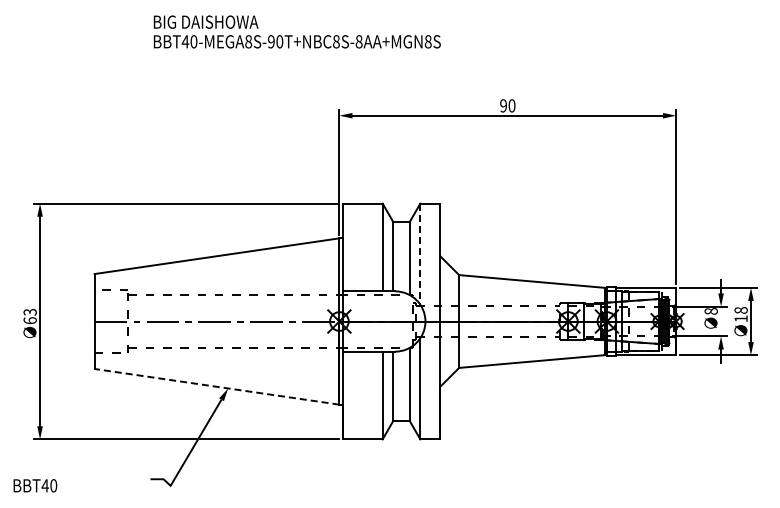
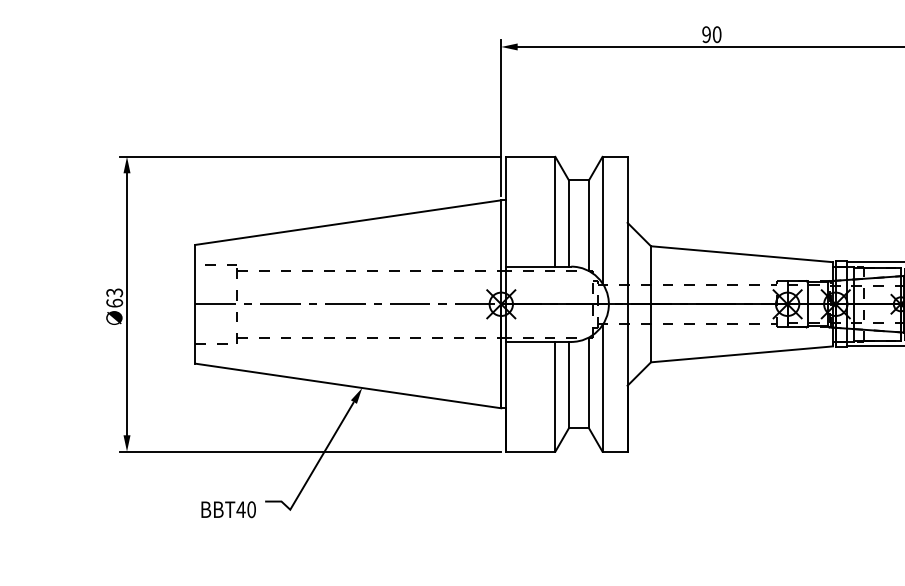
line: (420, 254) -> (602, 220), dashed -> solid
line: (217, 386) -> (348, 385), dashed -> solid
text: (35, 485) -> (228, 509), moved

